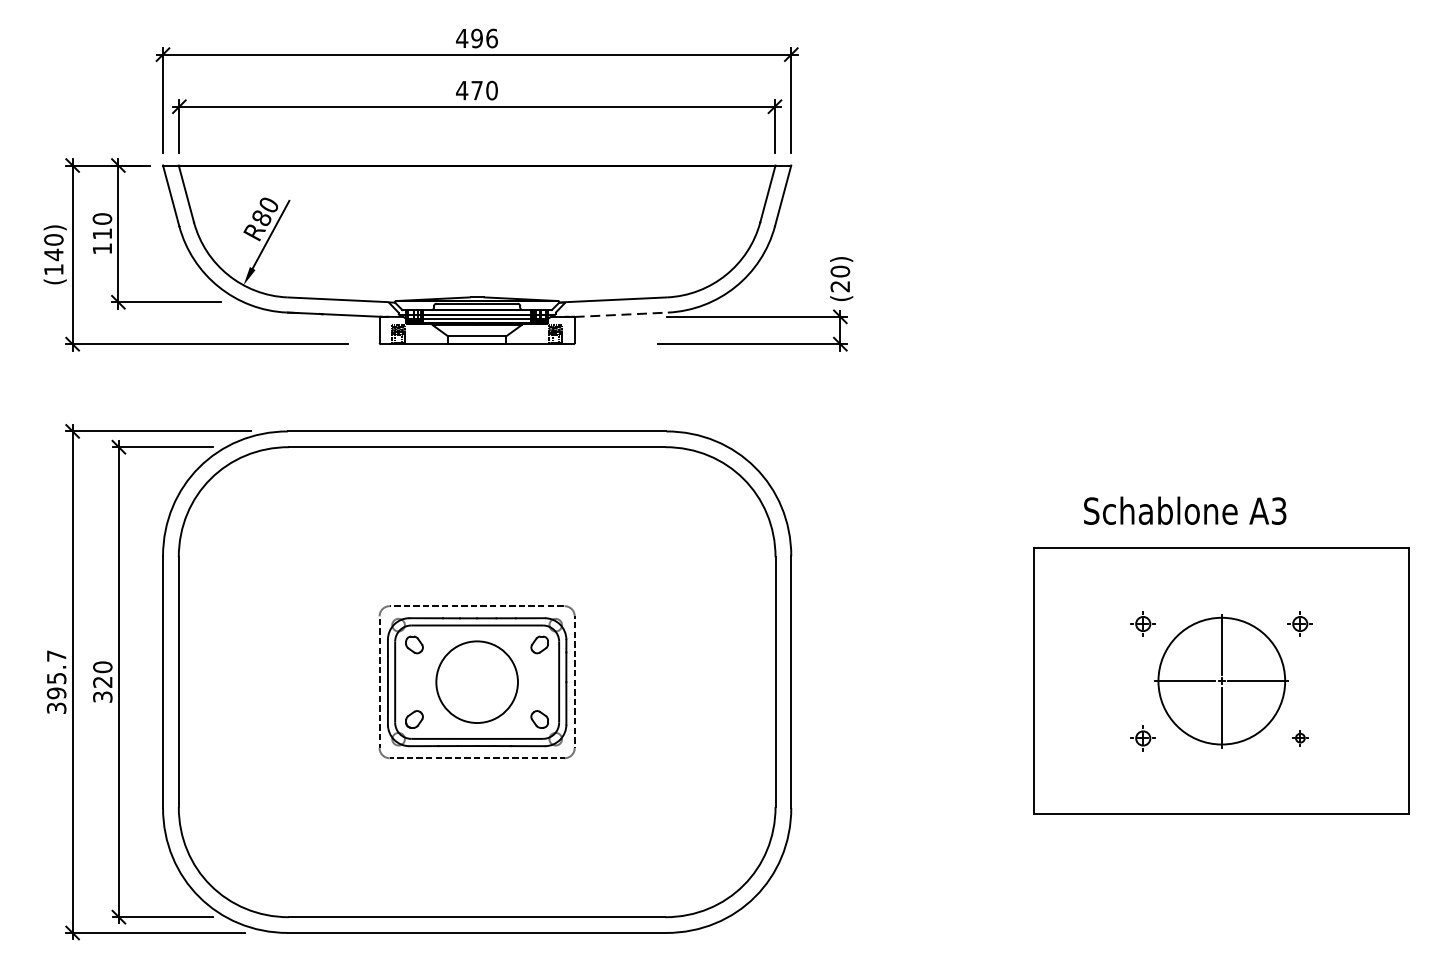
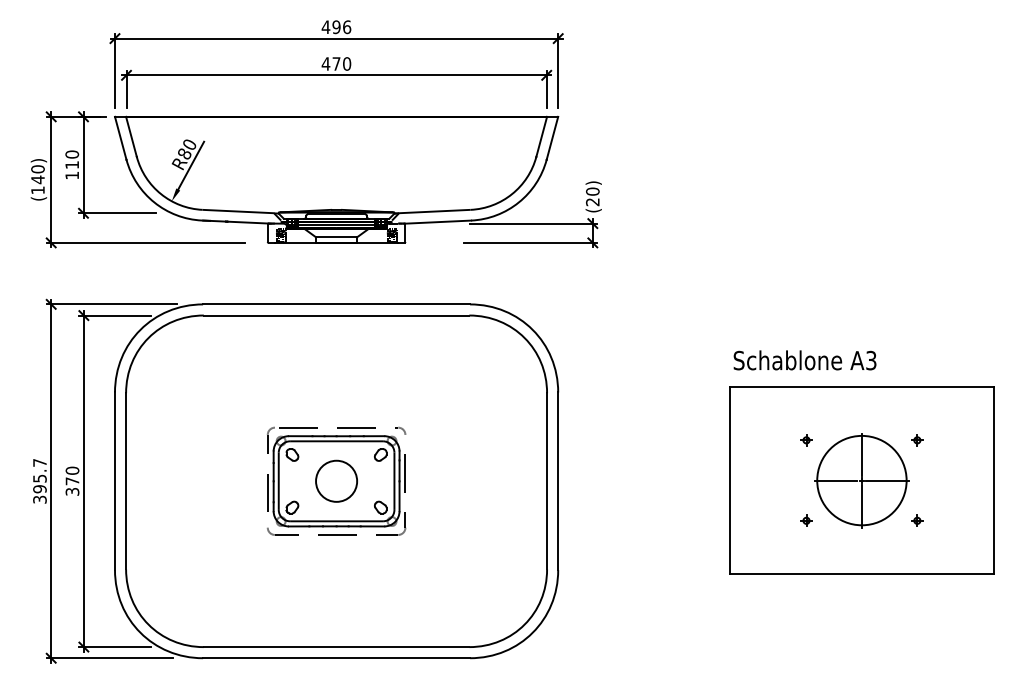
line: (621, 315) -> (438, 222), dashed -> solid
text: (1184, 510) -> (804, 360), moved
part: (1143, 624) -> (806, 440), size x0.62
part: (1300, 624) -> (917, 440), size x0.62
circle: (477, 681) -> (336, 480), size x0.71
text: (102, 682) -> (72, 481), 320 -> 370
part: (1143, 737) -> (806, 520), size x0.62

